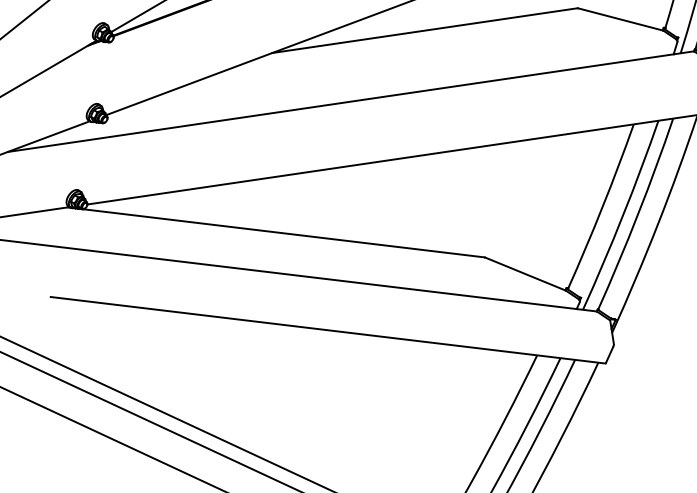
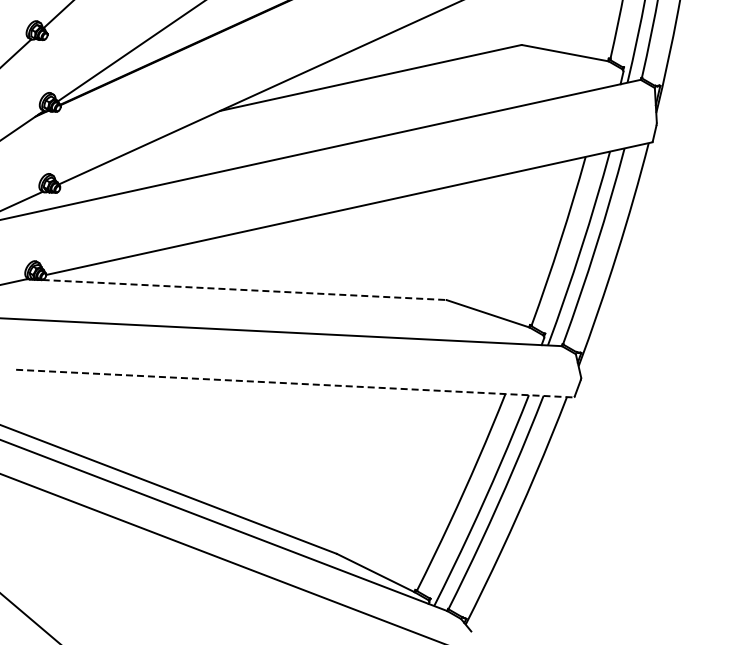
line: (284, 233) -> (244, 290), solid -> dashed
line: (328, 330) -> (295, 383), solid -> dashed

